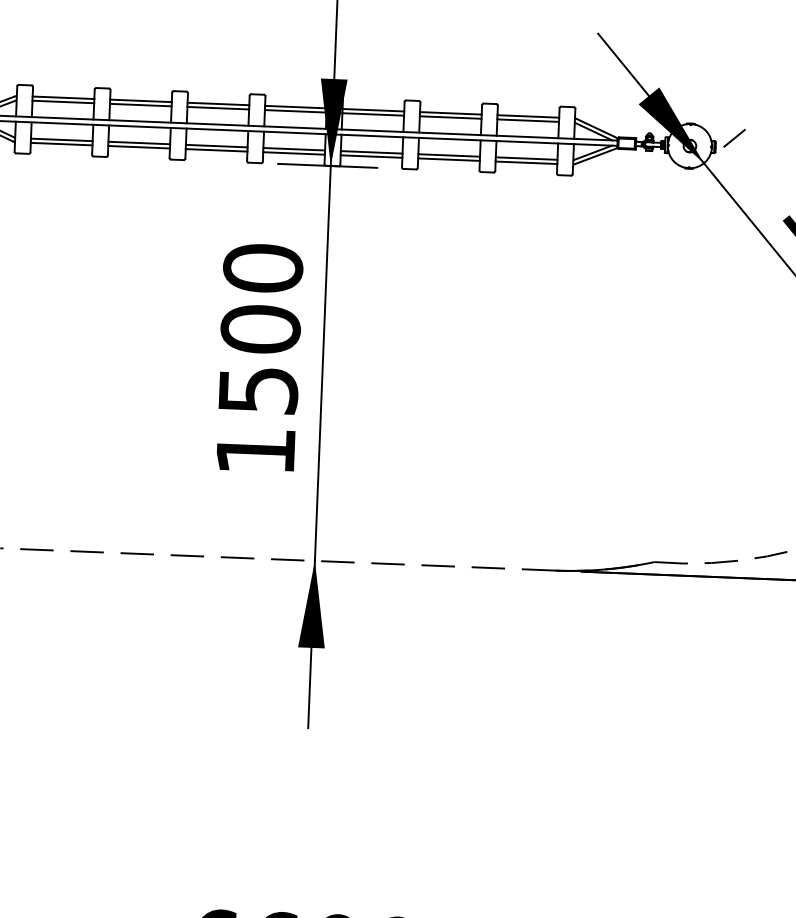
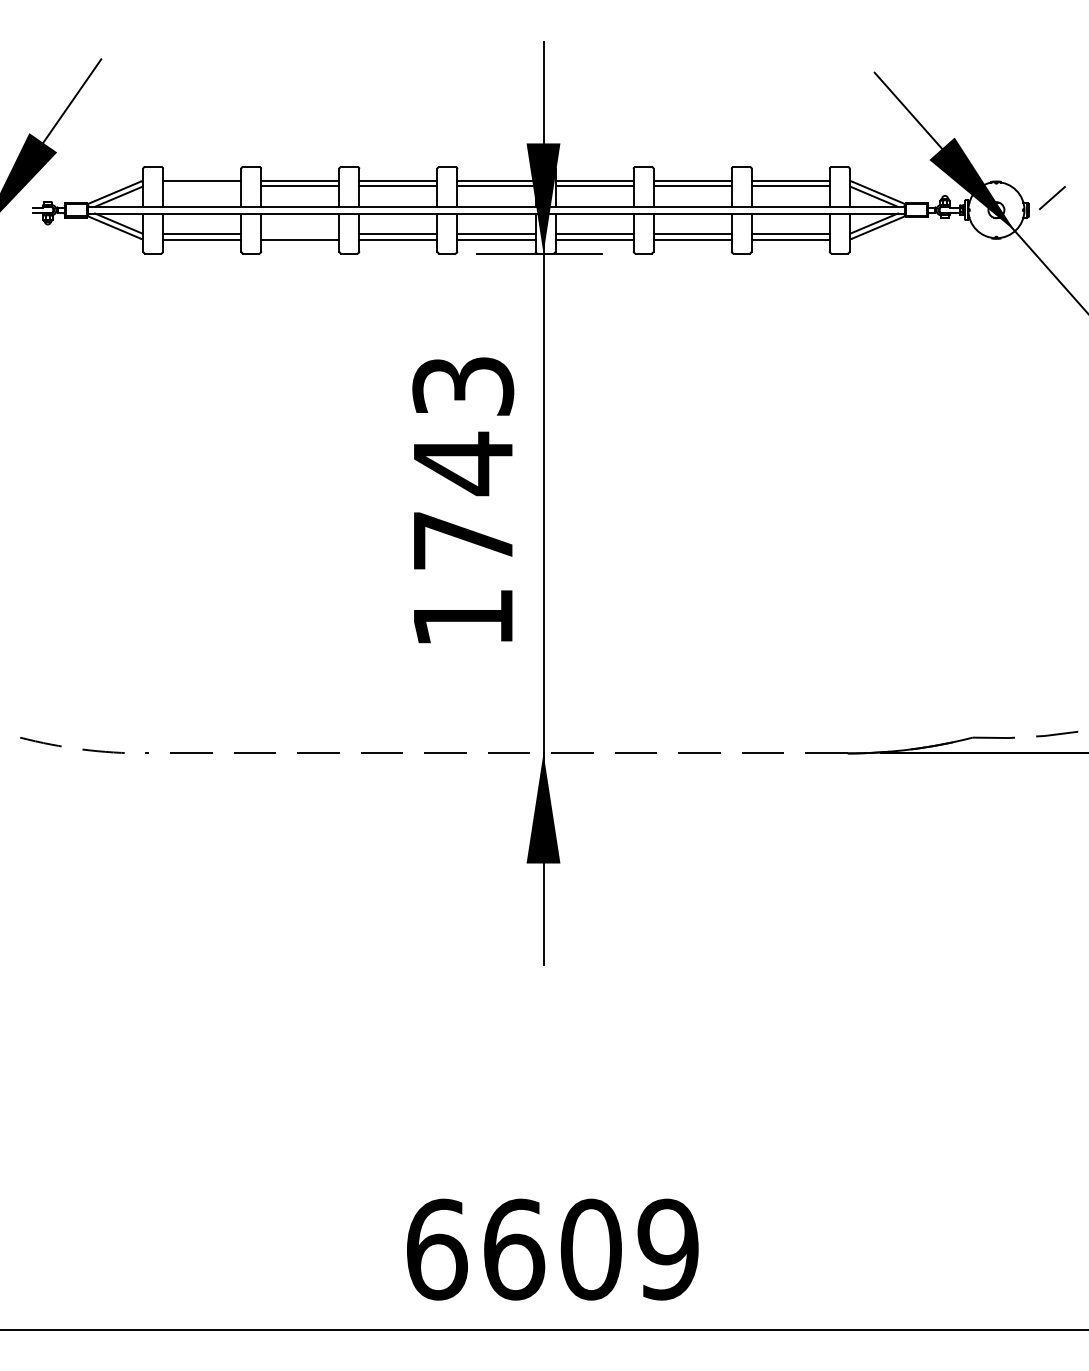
line: (63, 102) -> (202, 186), removed
line: (139, 143) -> (300, 234), removed
text: (260, 328) -> (463, 462), 1500 -> 1743

